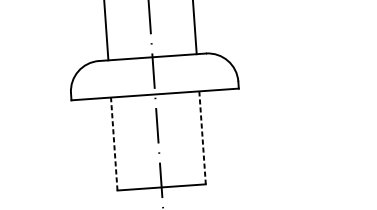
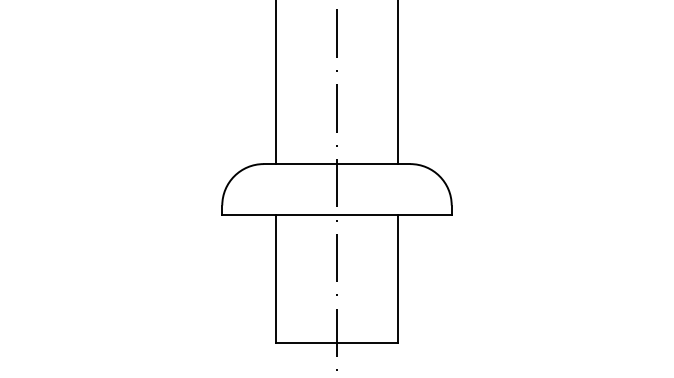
line: (202, 137) -> (397, 278), dashed -> solid
line: (114, 143) -> (276, 278), dashed -> solid

